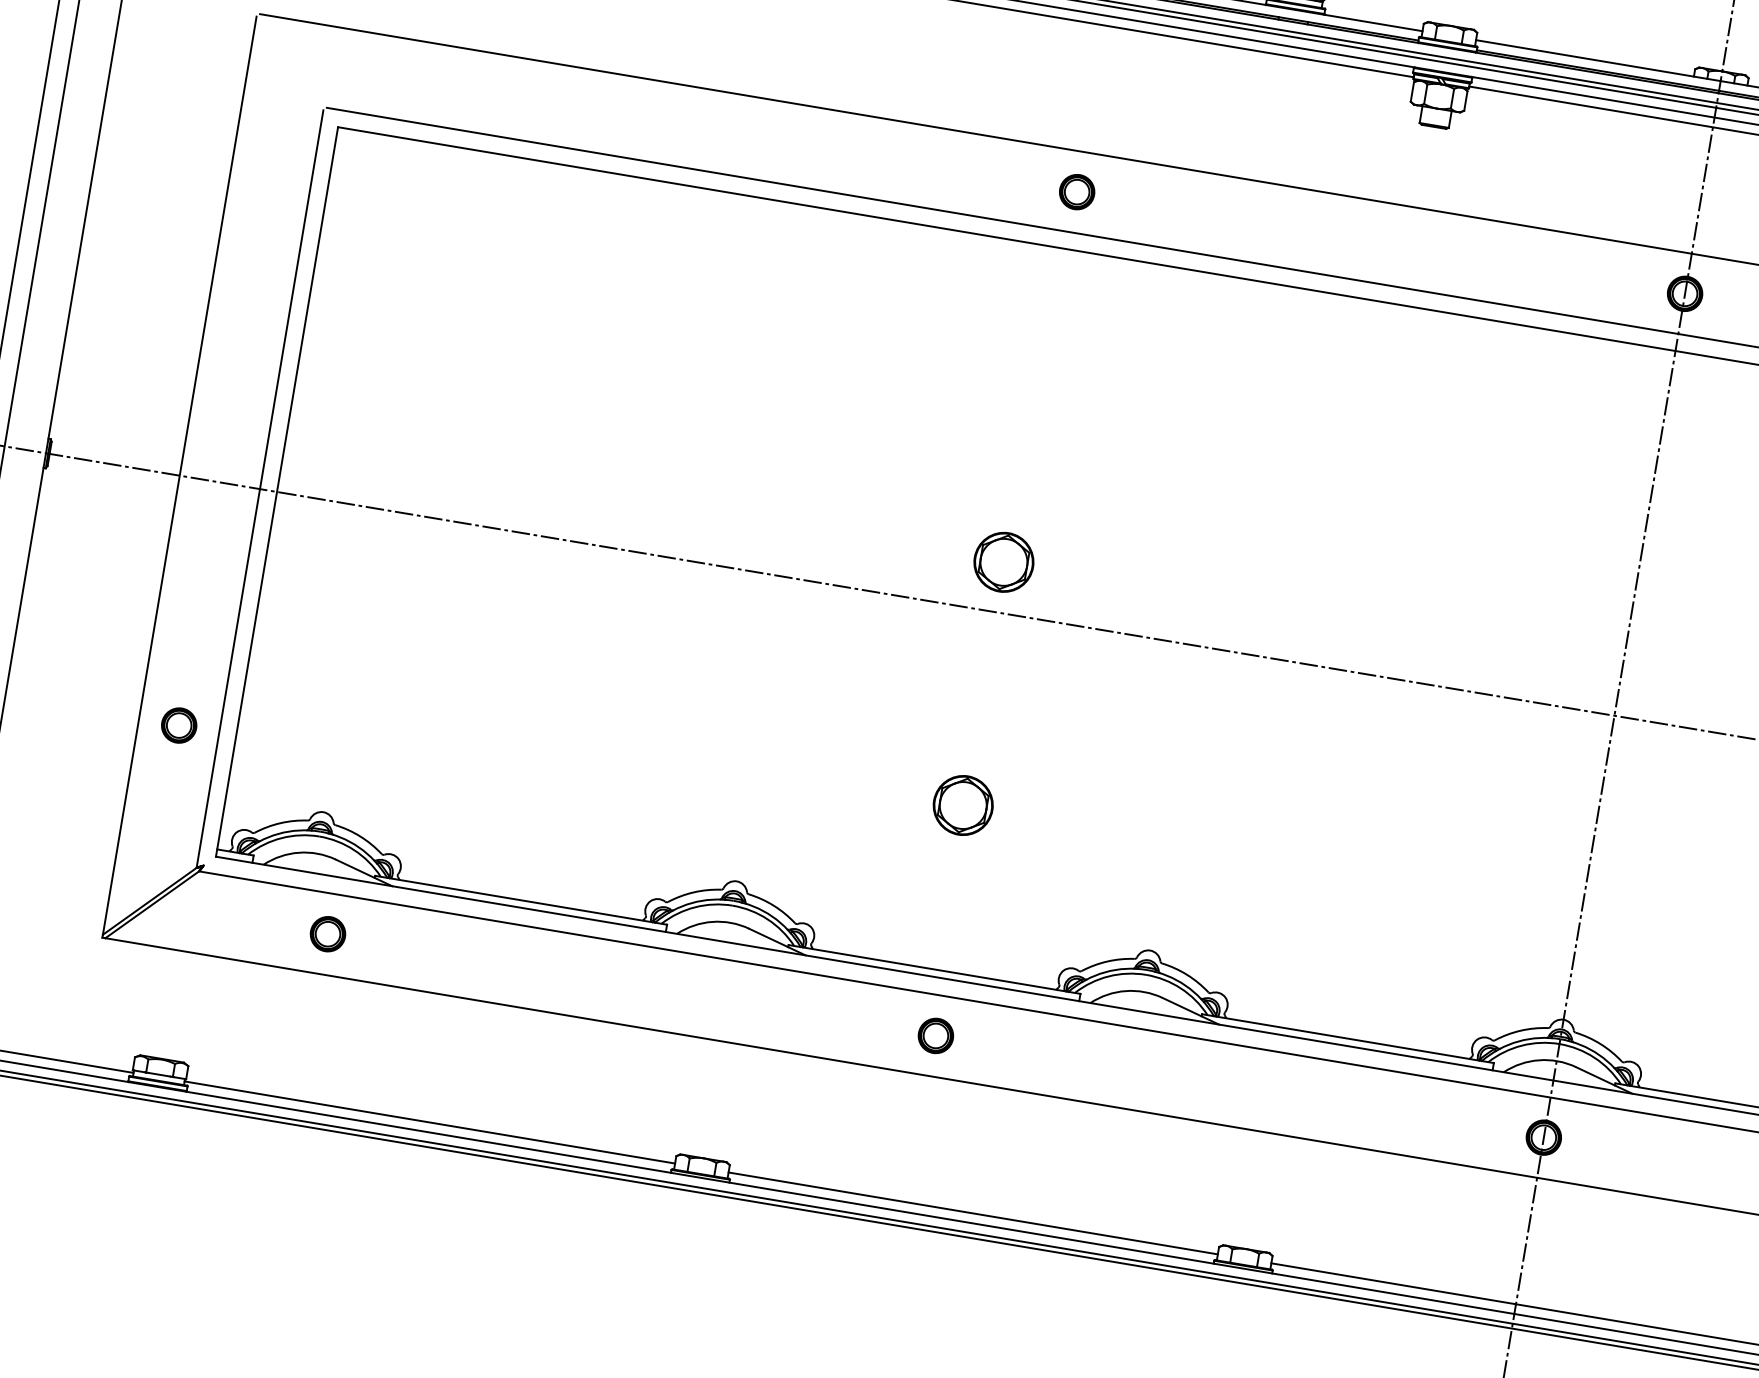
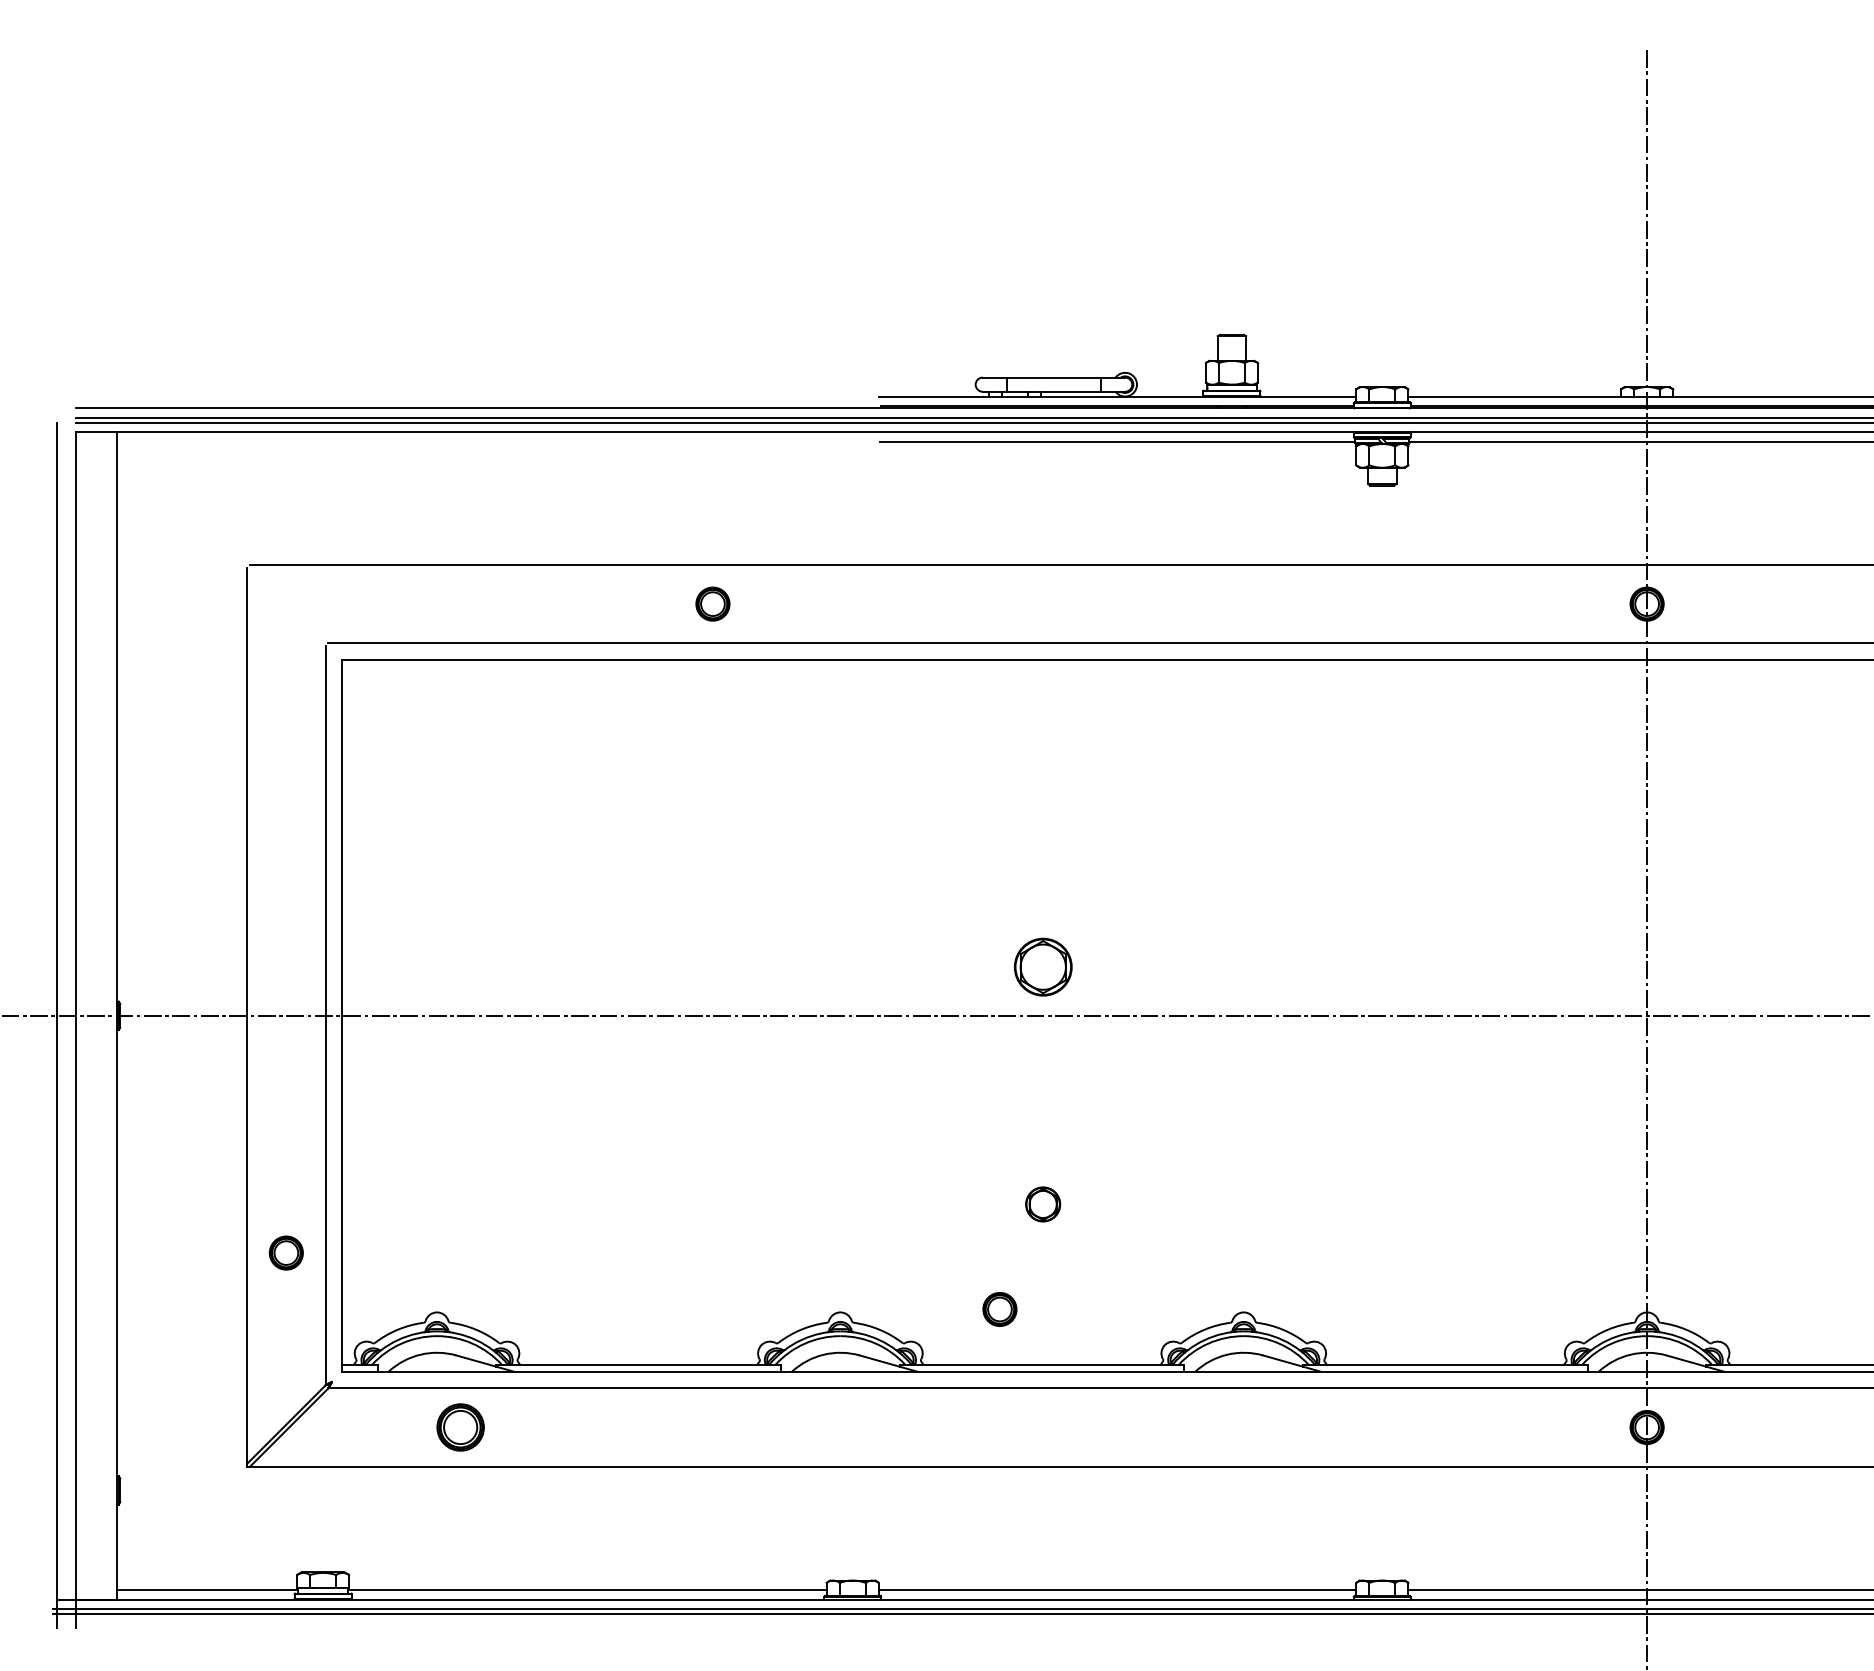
part: (1076, 191) -> (712, 603), moved
part: (962, 805) -> (1042, 1204), size x0.6
part: (327, 934) -> (460, 1427), size x1.4
part: (935, 1035) -> (999, 1309), moved

